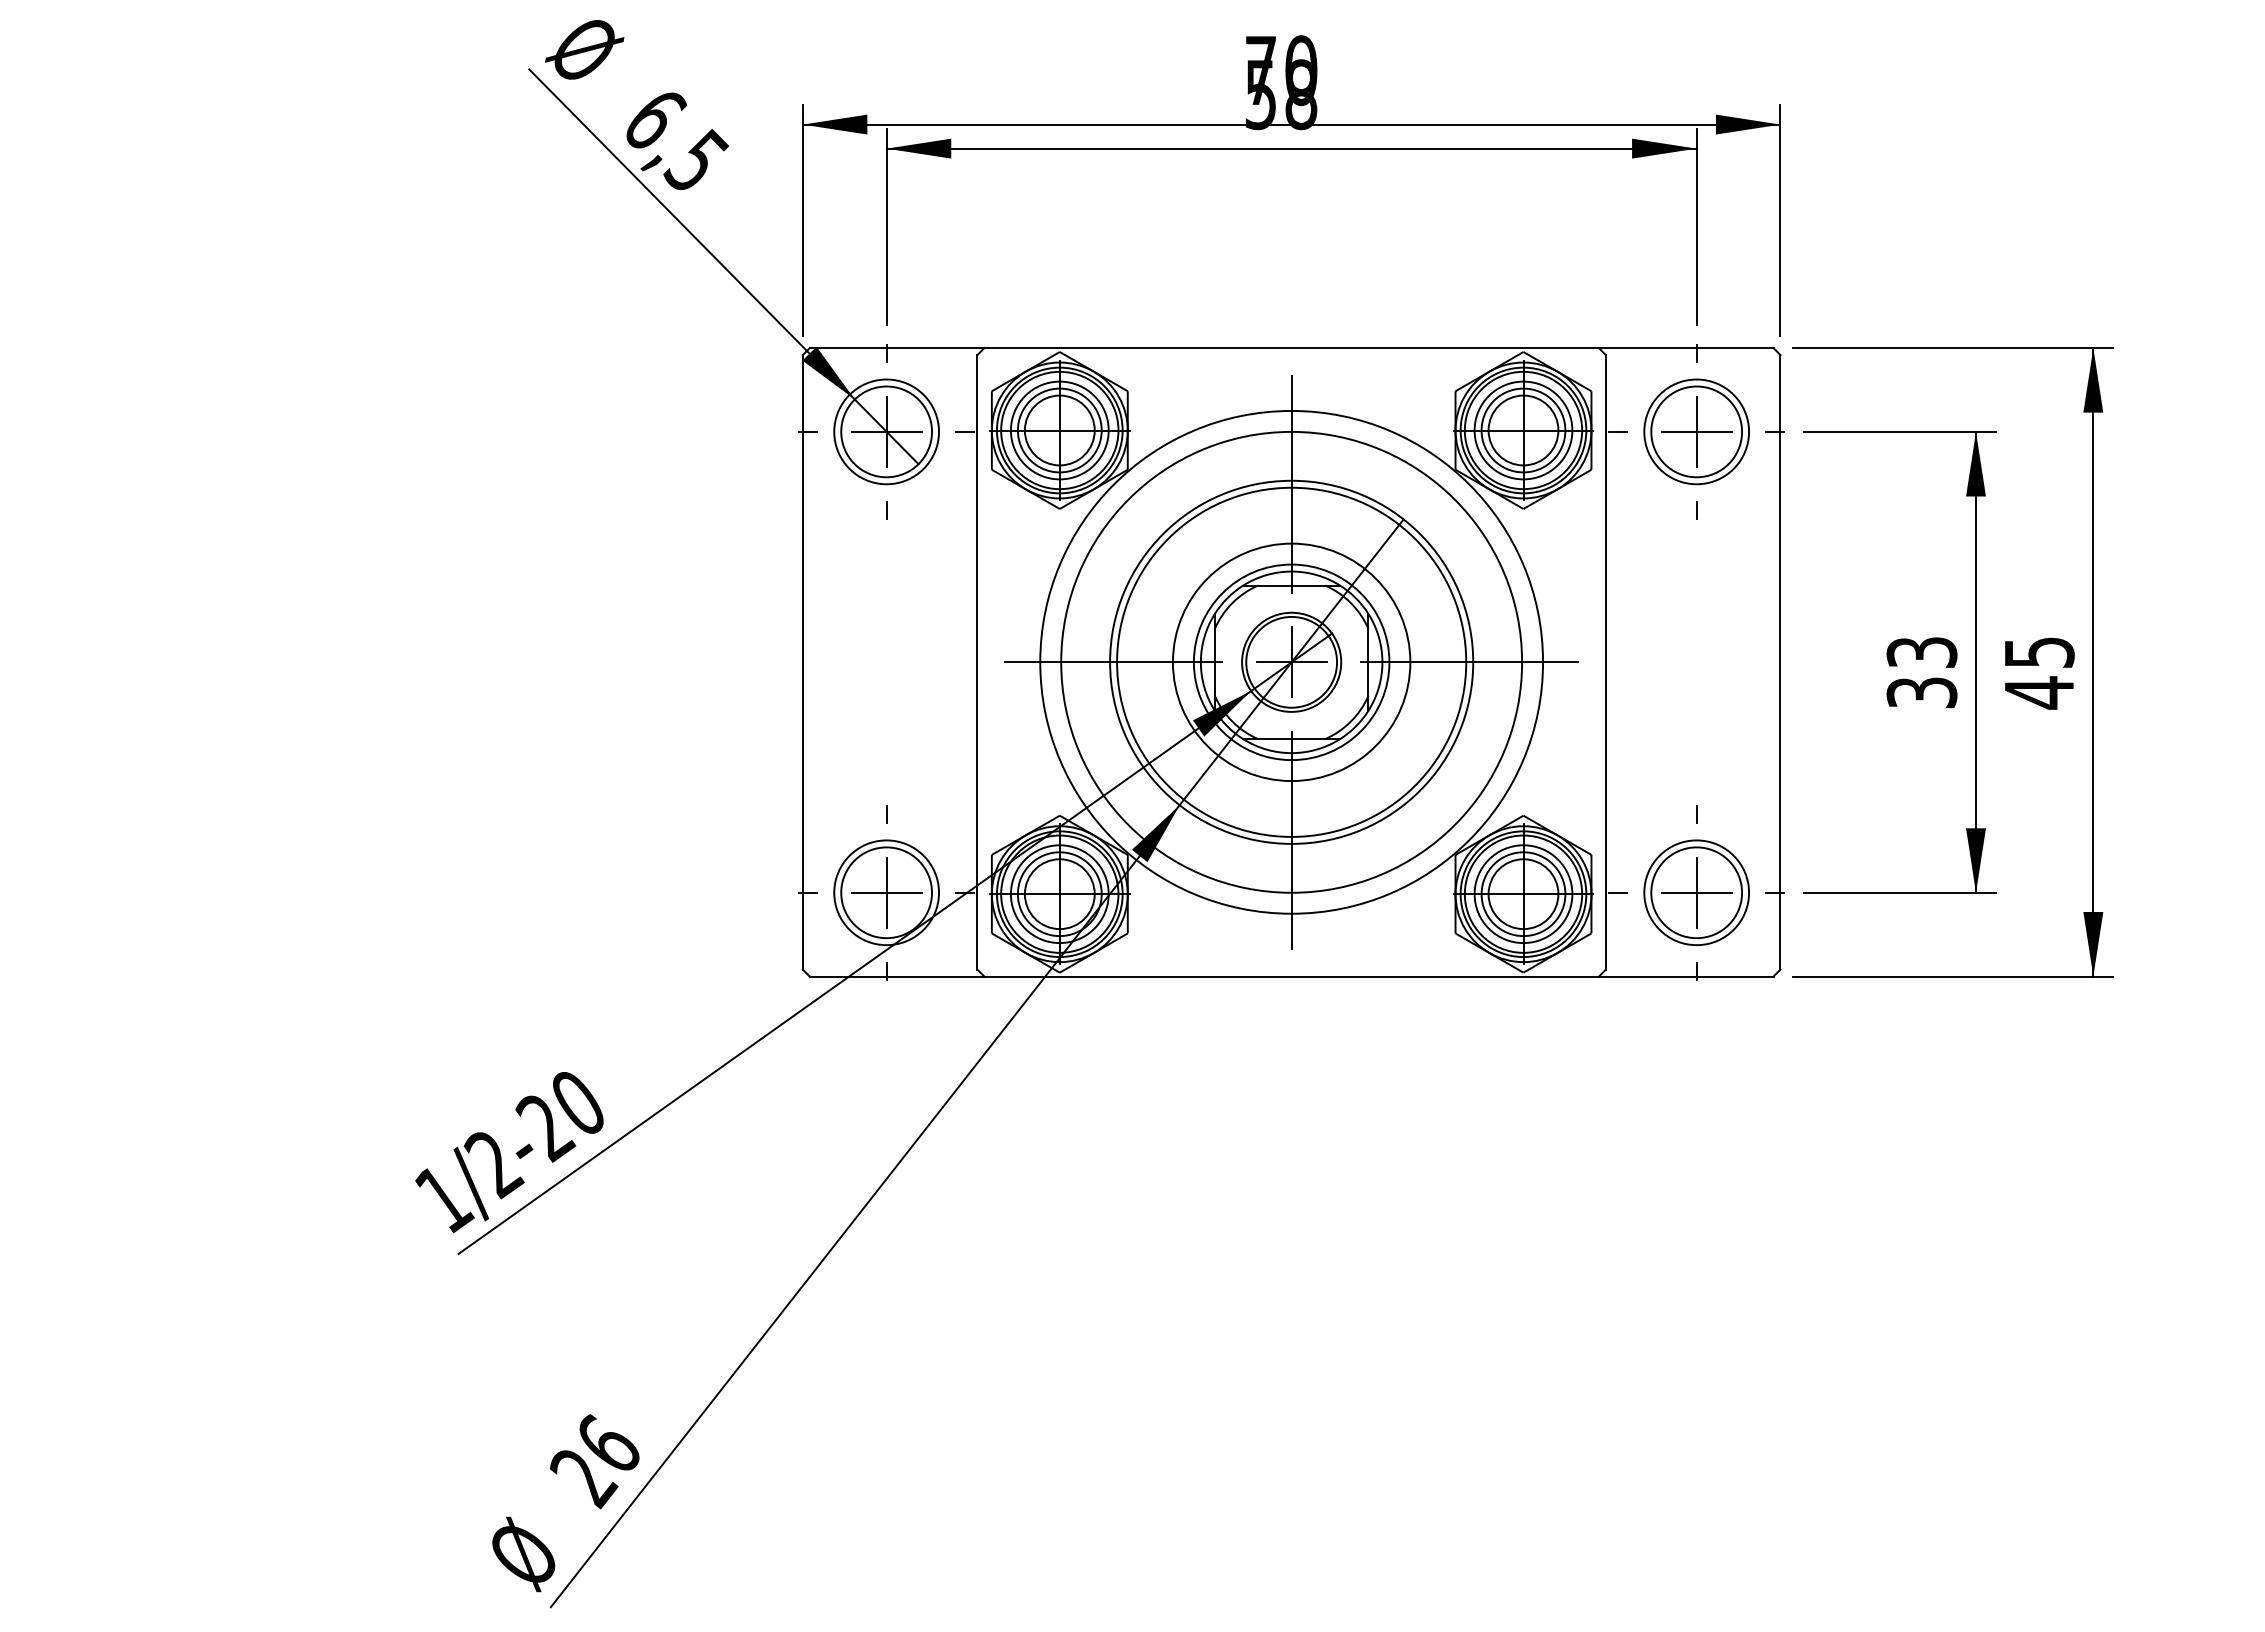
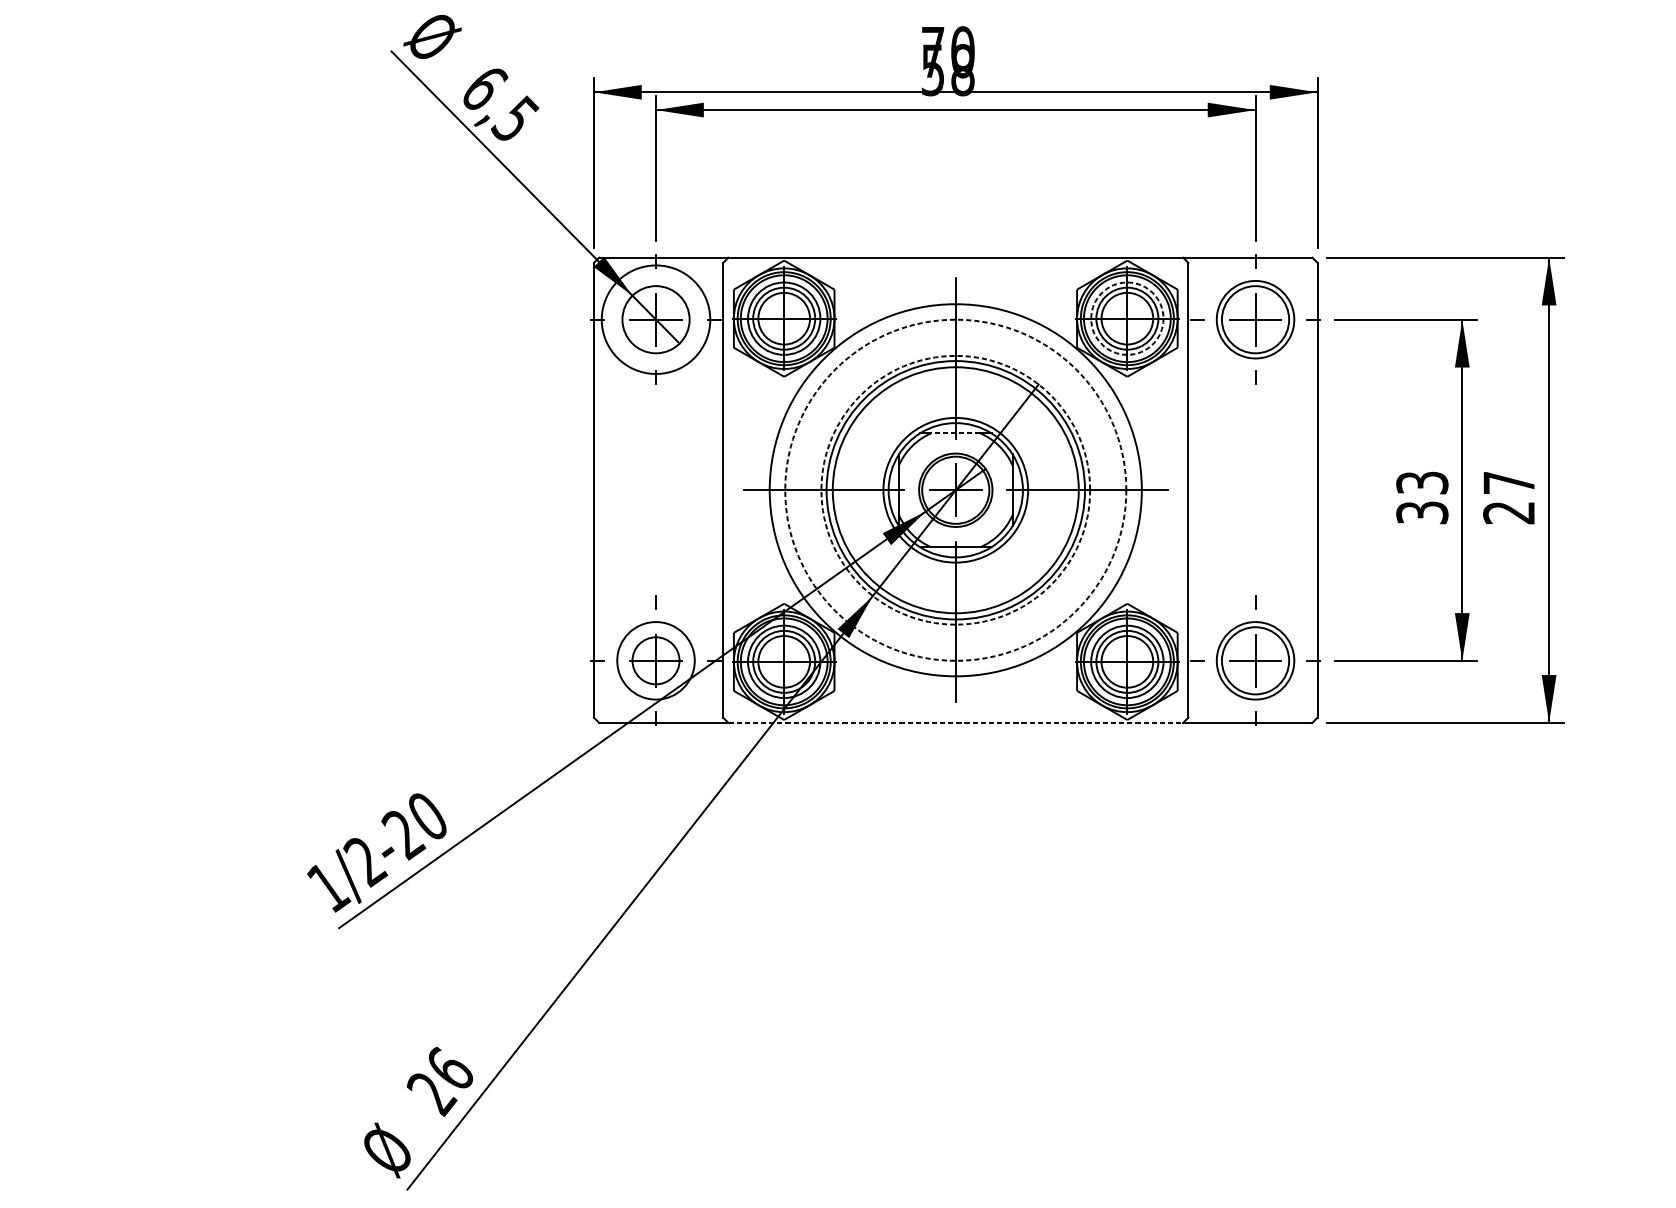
circle: (1523, 430) -> (1127, 318), solid -> dashed
circle: (886, 431) -> (655, 319), size x1.4
line: (1291, 585) -> (955, 433), solid -> dashed
circle: (1291, 661) -> (955, 489), solid -> dashed
circle: (1291, 661) -> (955, 489), solid -> dashed
circle: (1291, 662) -> (955, 490), size x1.4
text: (2039, 673) -> (1509, 498), 45 -> 27
circle: (886, 892) -> (655, 660), size x0.7
line: (1292, 976) -> (956, 722), solid -> dashed

